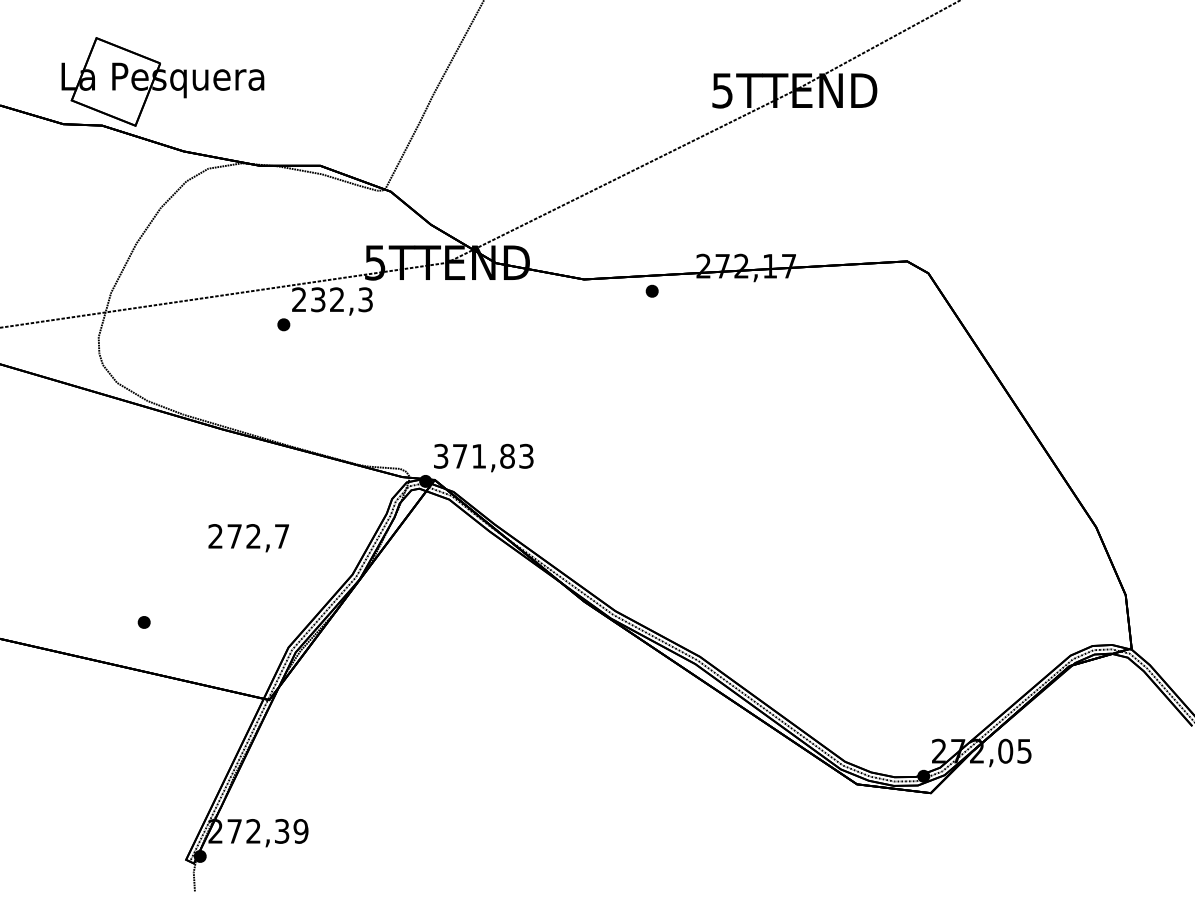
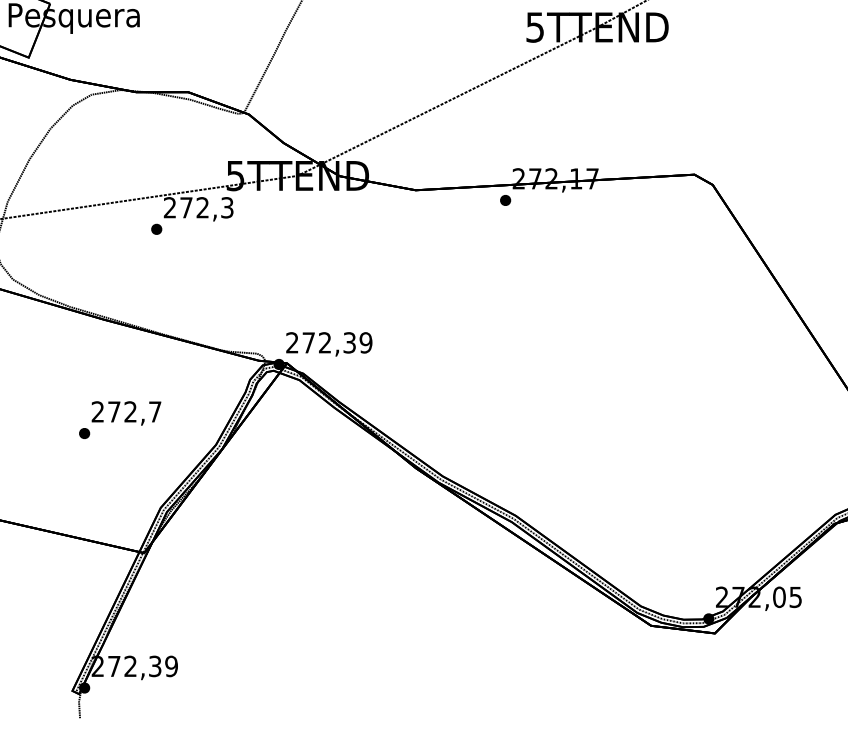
part: (651, 290) -> (504, 199), moved
text: (318, 299) -> (186, 207), 232,3 -> 272,3
text: (483, 455) -> (328, 342), 371,83 -> 272,39
part: (143, 622) -> (83, 433), moved

